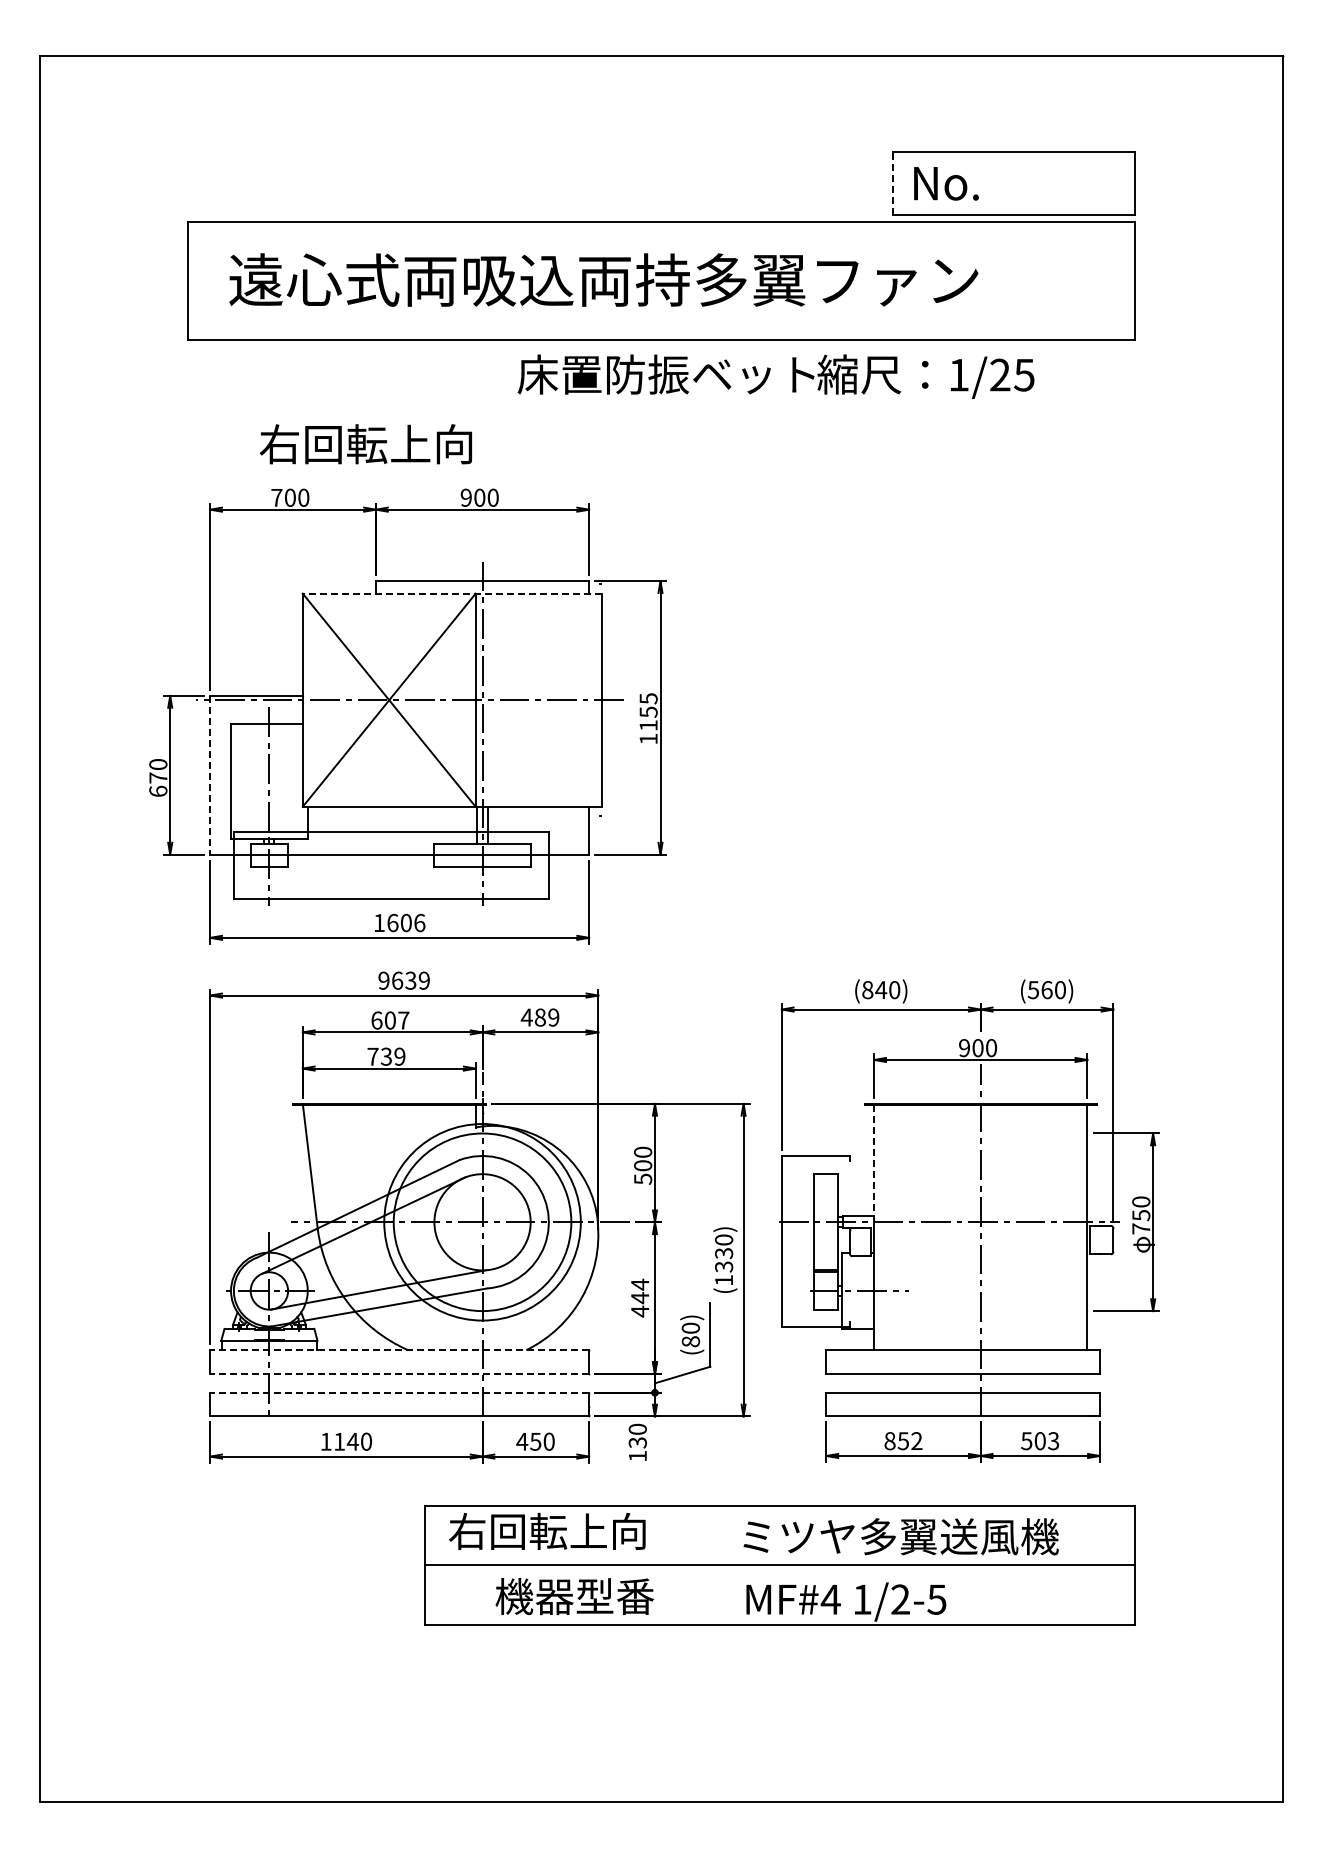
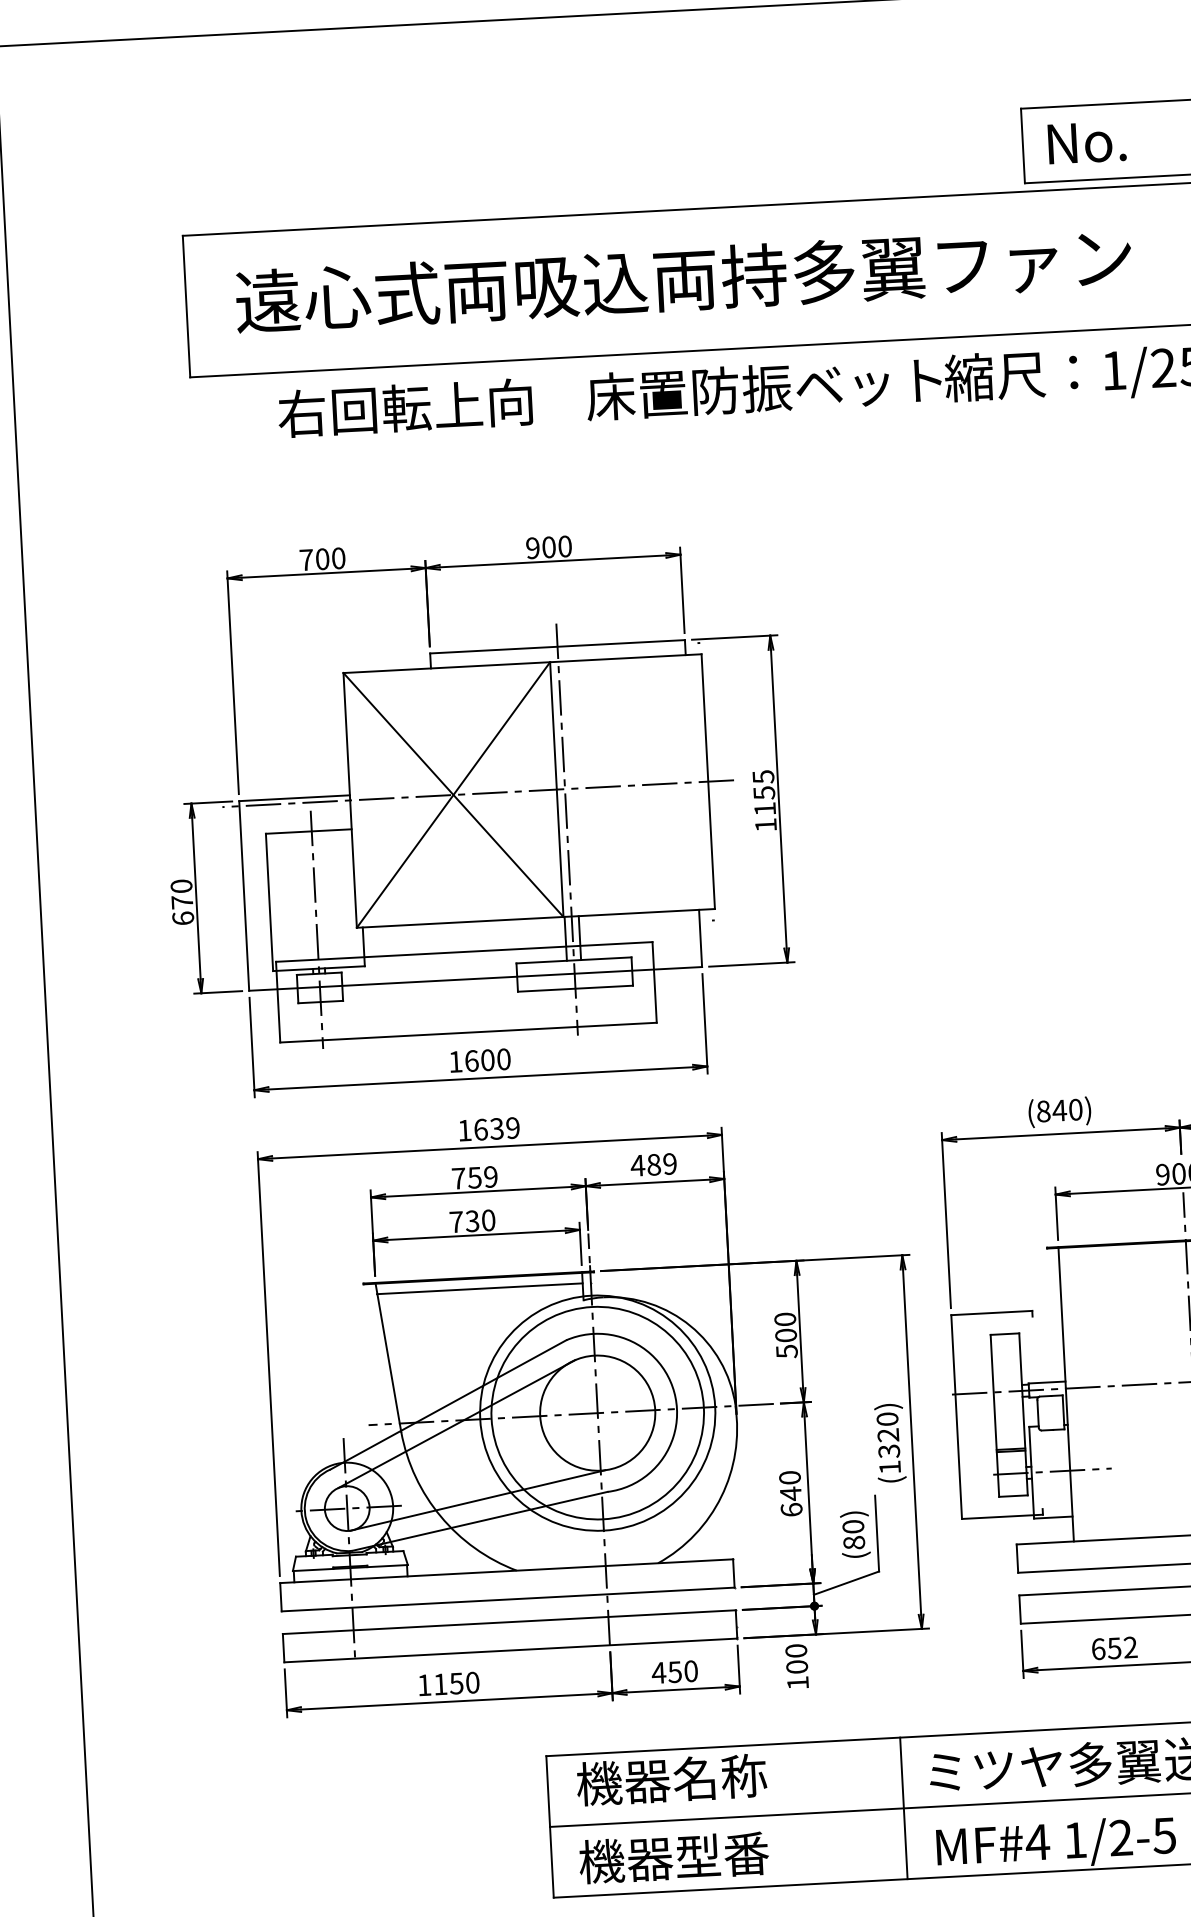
line: (892, 183) -> (1022, 145), dashed -> solid
text: (365, 444) -> (404, 408), moved
line: (452, 593) -> (522, 663), dashed -> solid
line: (210, 775) -> (244, 896), dashed -> solid
text: (419, 922) -> (503, 1058), 1606 -> 1600
text: (383, 980) -> (464, 1130), 9639 -> 1639
text: (390, 1020) -> (475, 1177), 607 -> 759
text: (399, 1056) -> (488, 1220), 739 -> 730
line: (389, 1113) -> (479, 1288), added
line: (874, 1162) -> (1062, 1317), dashed -> solid
text: (724, 1253) -> (888, 1435), (1330) -> (1320)
text: (640, 1297) -> (791, 1493), 444 -> 640
line: (399, 1350) -> (506, 1571), dashed -> solid
line: (399, 1373) -> (507, 1599), dashed -> solid
line: (399, 1392) -> (509, 1621), dashed -> solid
text: (352, 1441) -> (456, 1683), 1140 -> 1150
text: (889, 1441) -> (1097, 1649), 852 -> 652
text: (637, 1442) -> (796, 1666), 130 -> 100
text: (547, 1530) -> (694, 1777), 右回転上向 -> 機器名称
line: (720, 1565) -> (903, 1808), added
text: (574, 1596) -> (673, 1857), moved

